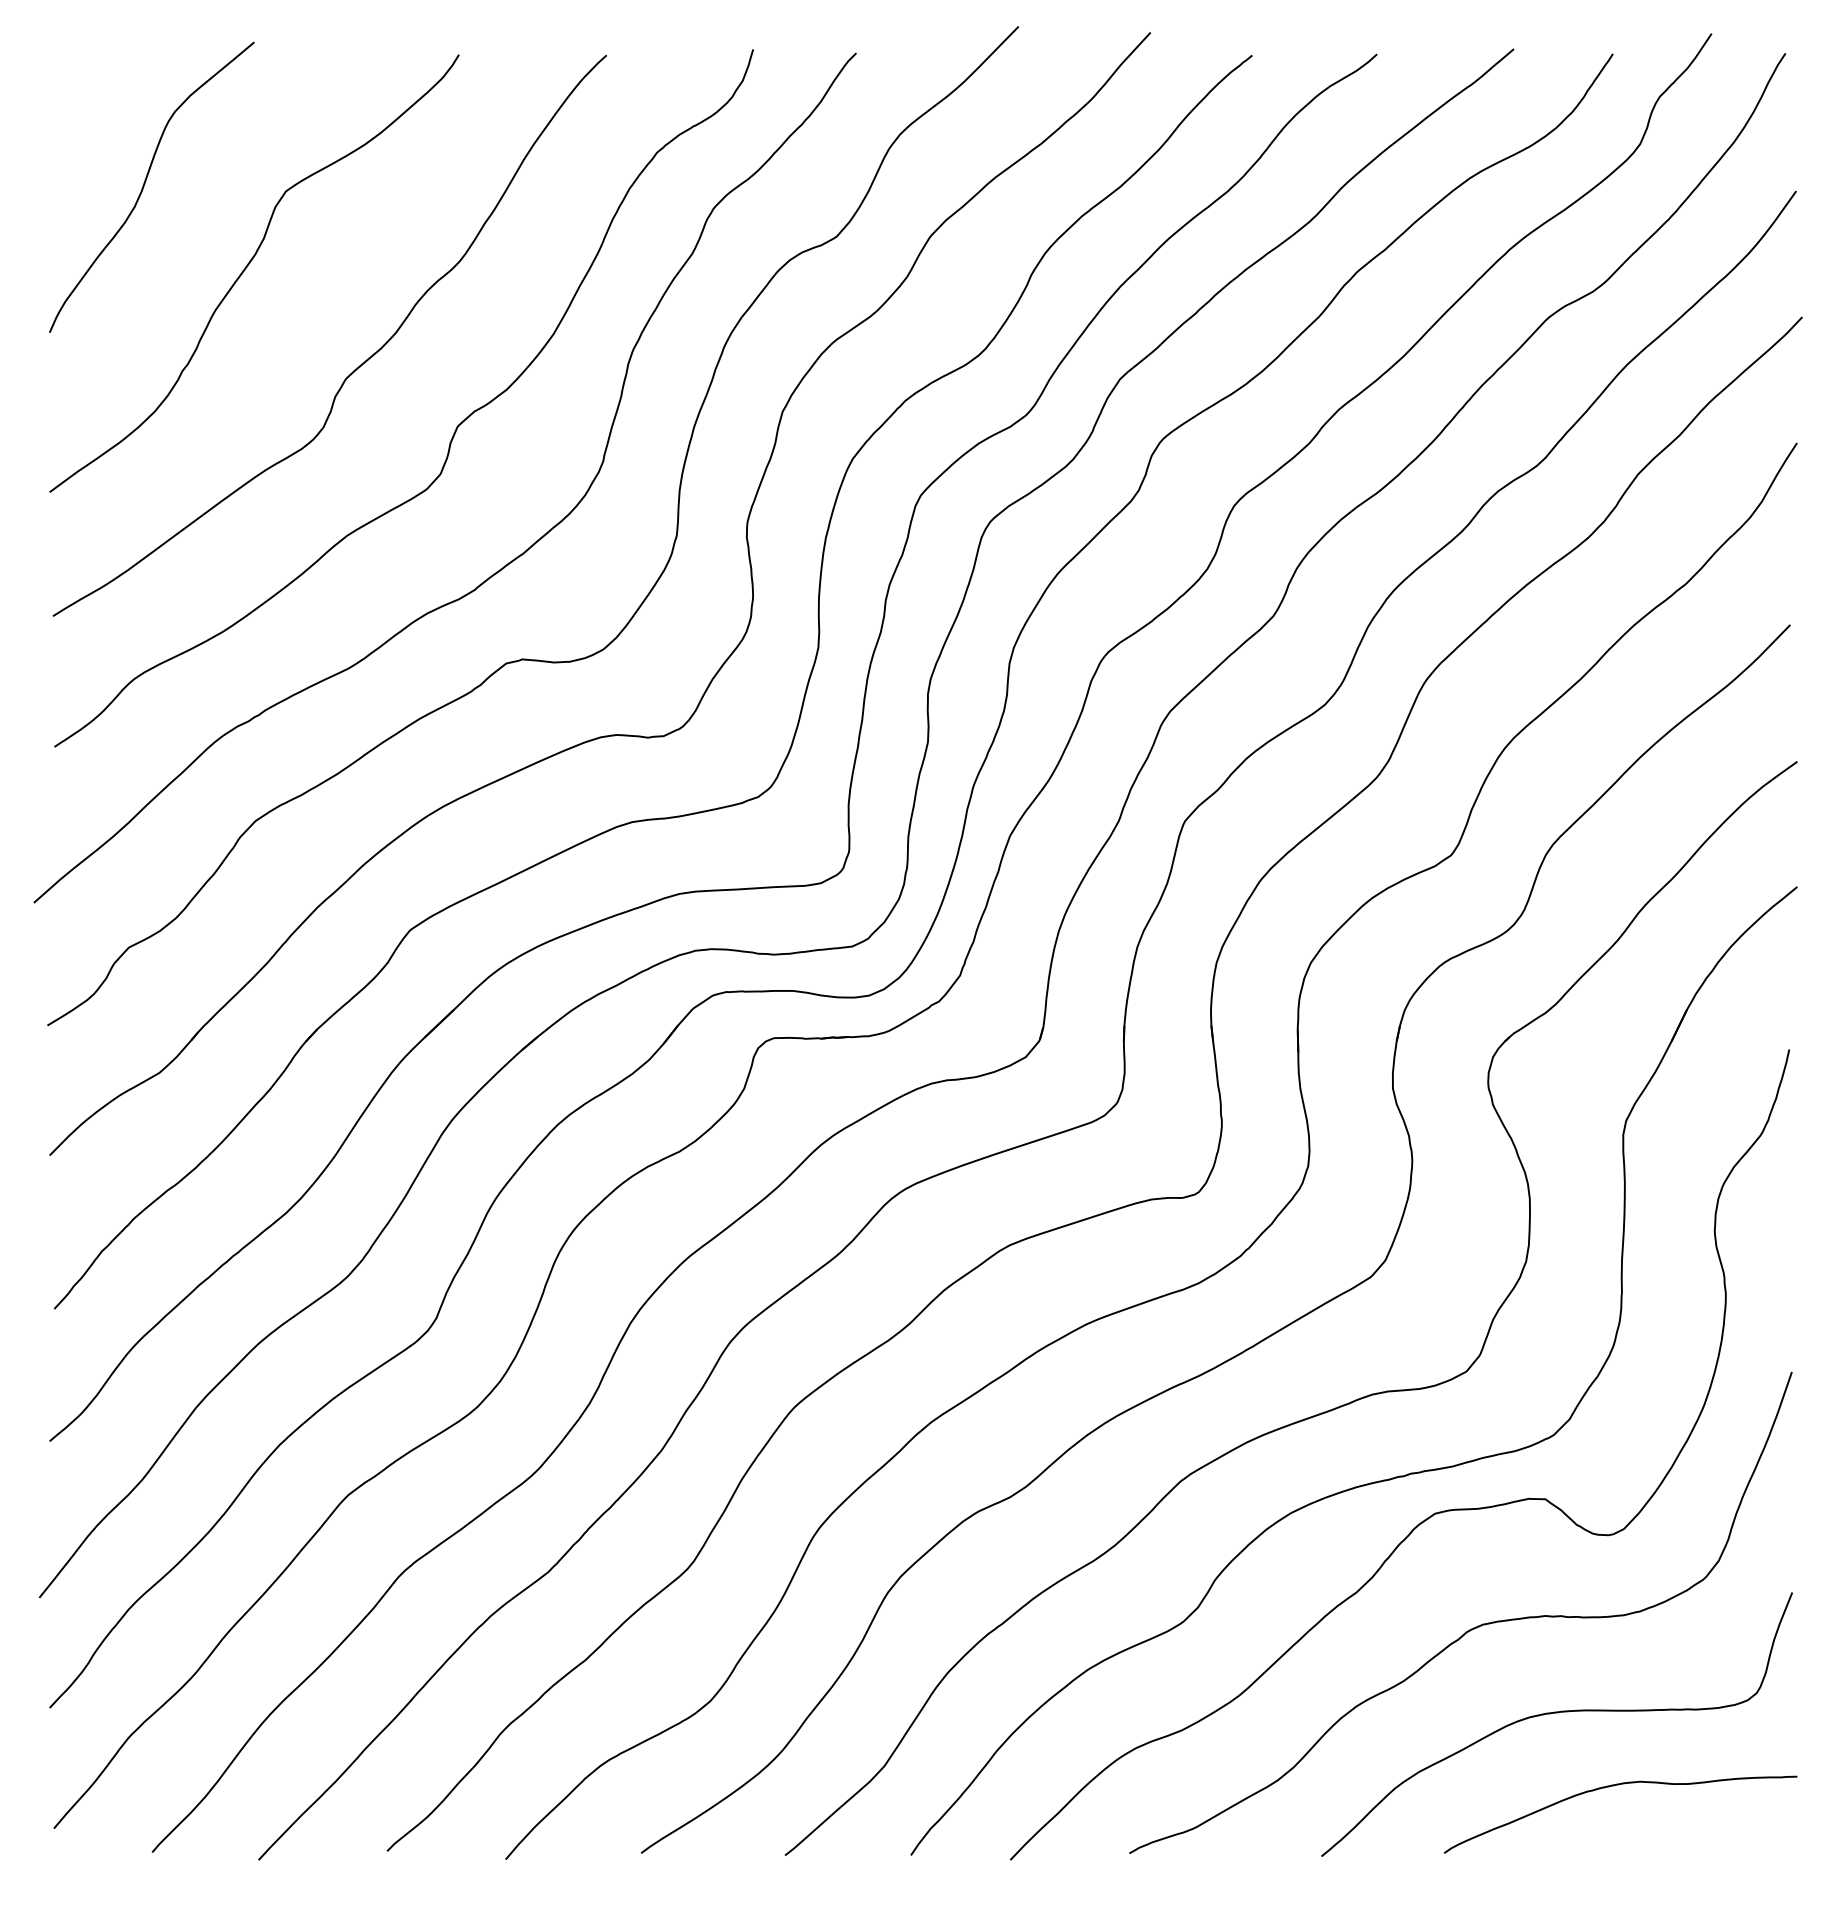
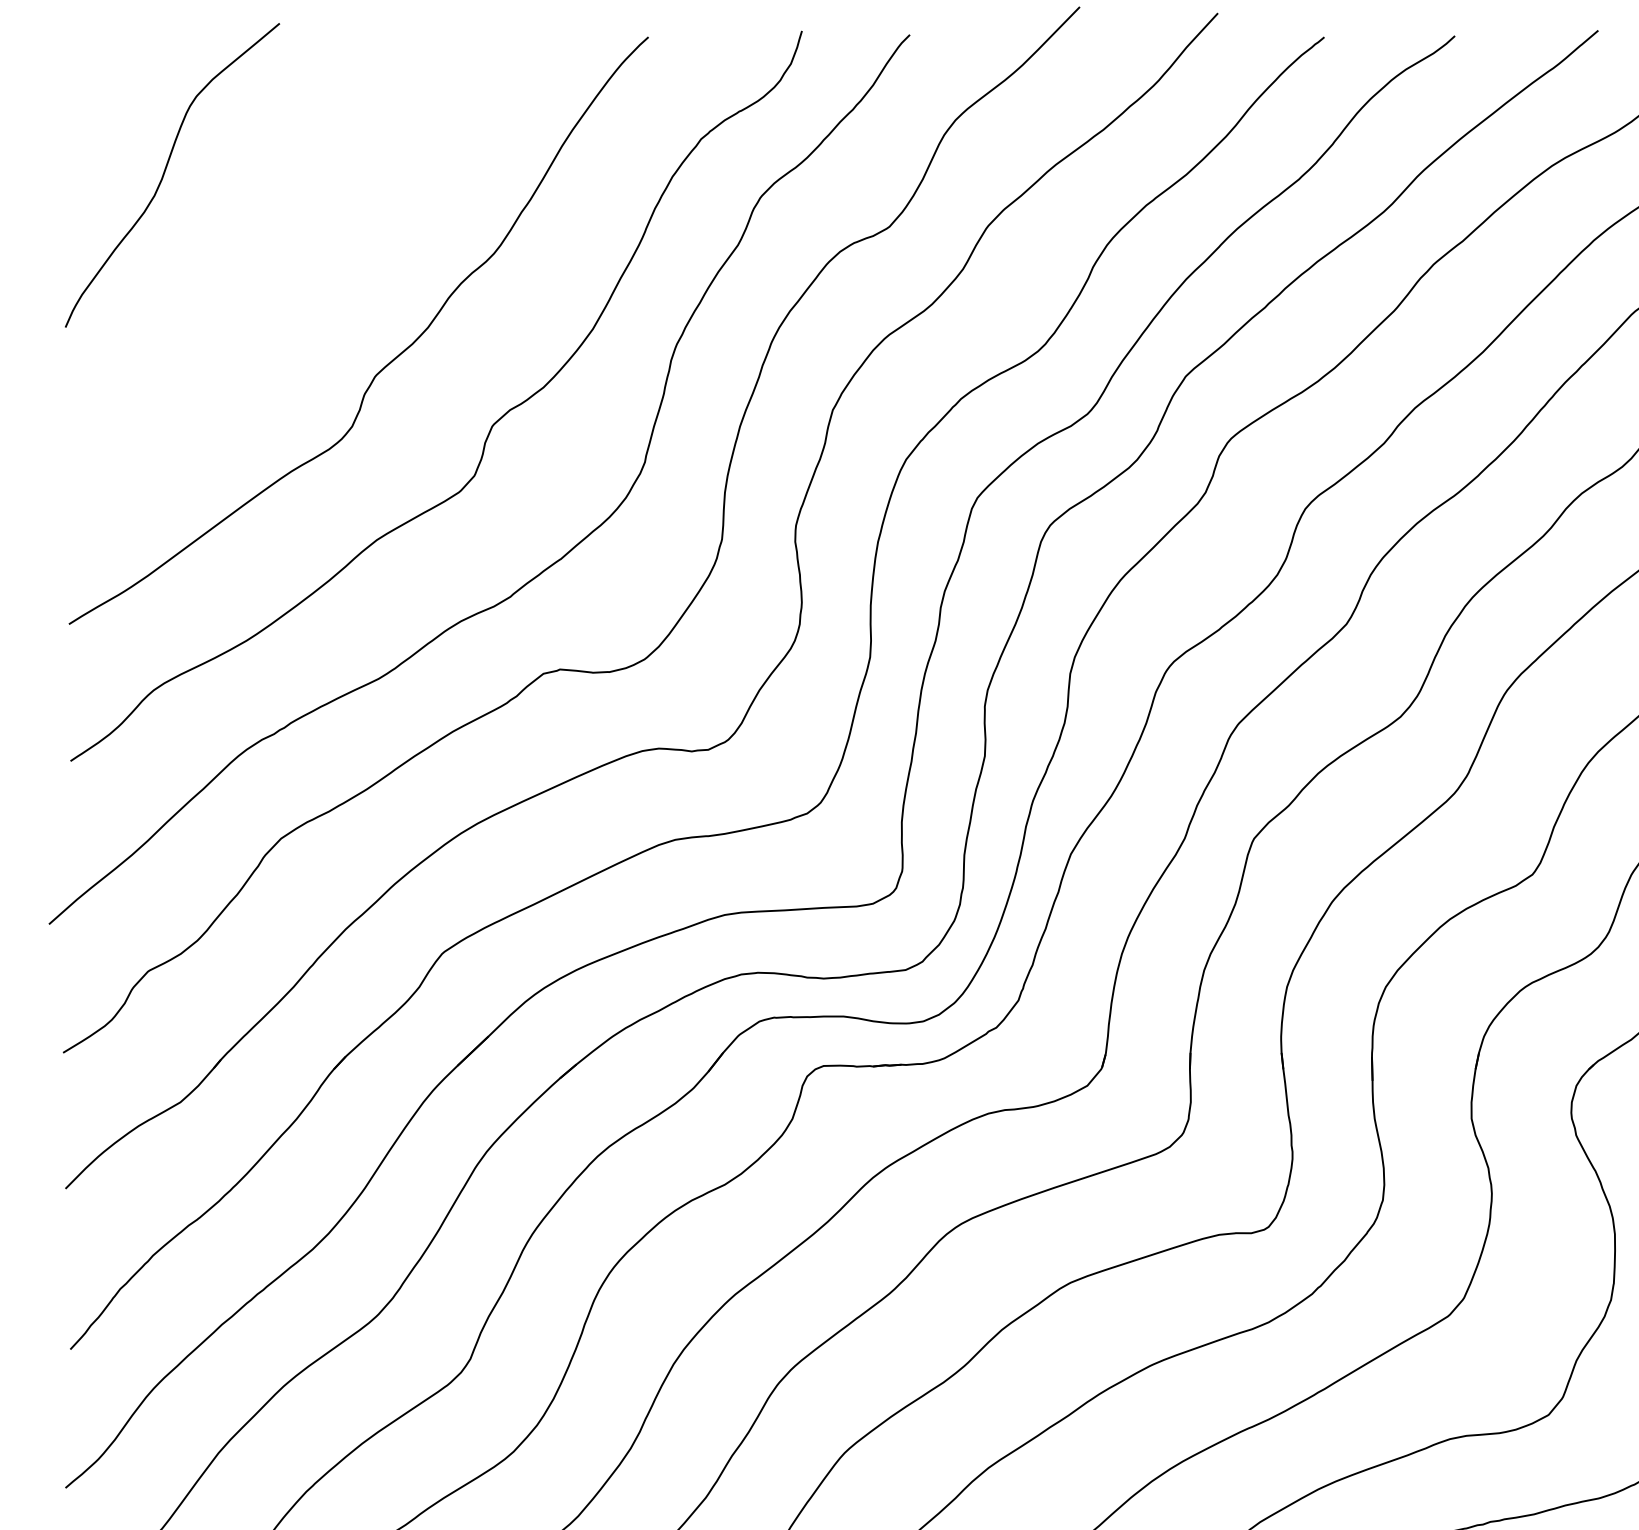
curve: (247, 267) -> (272, 259), removed

